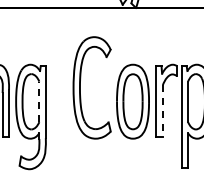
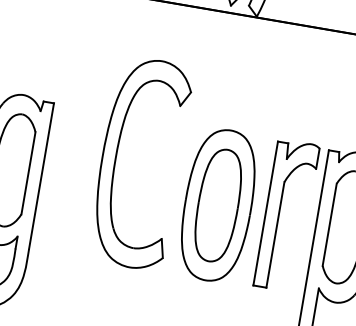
line: (39, 101) -> (28, 172), dashed -> solid
line: (162, 111) -> (274, 235), dashed -> solid

